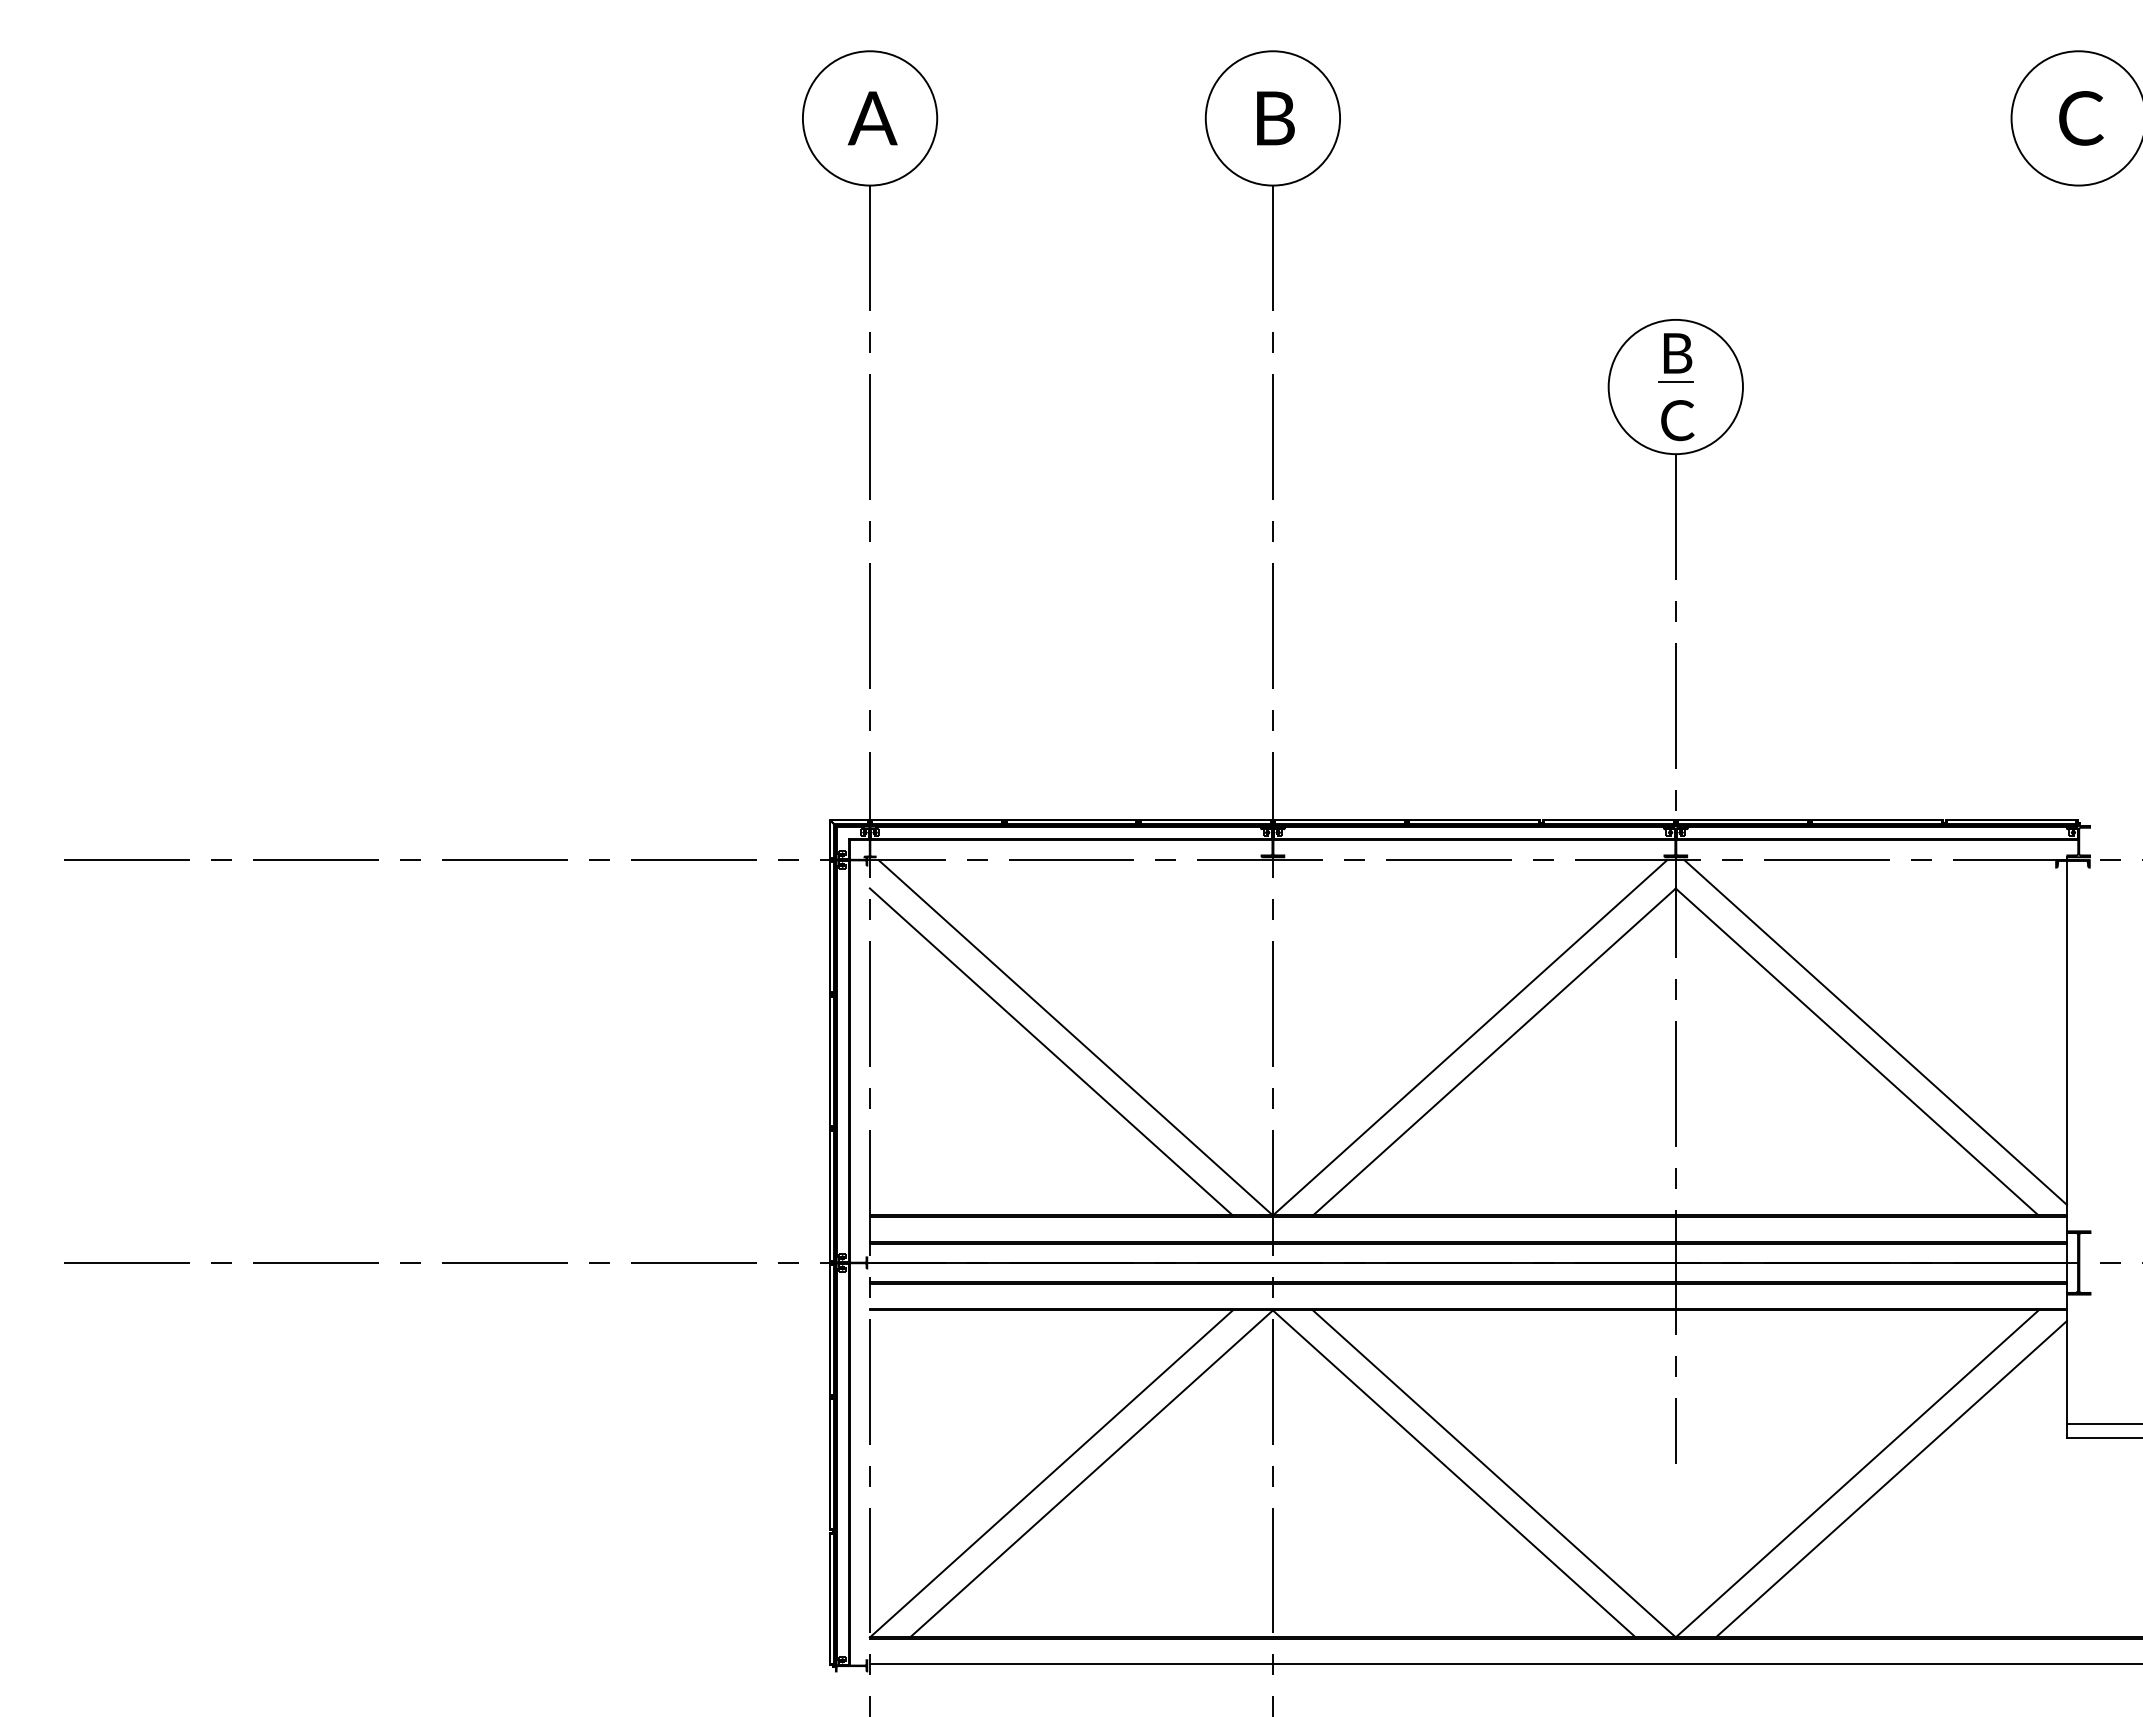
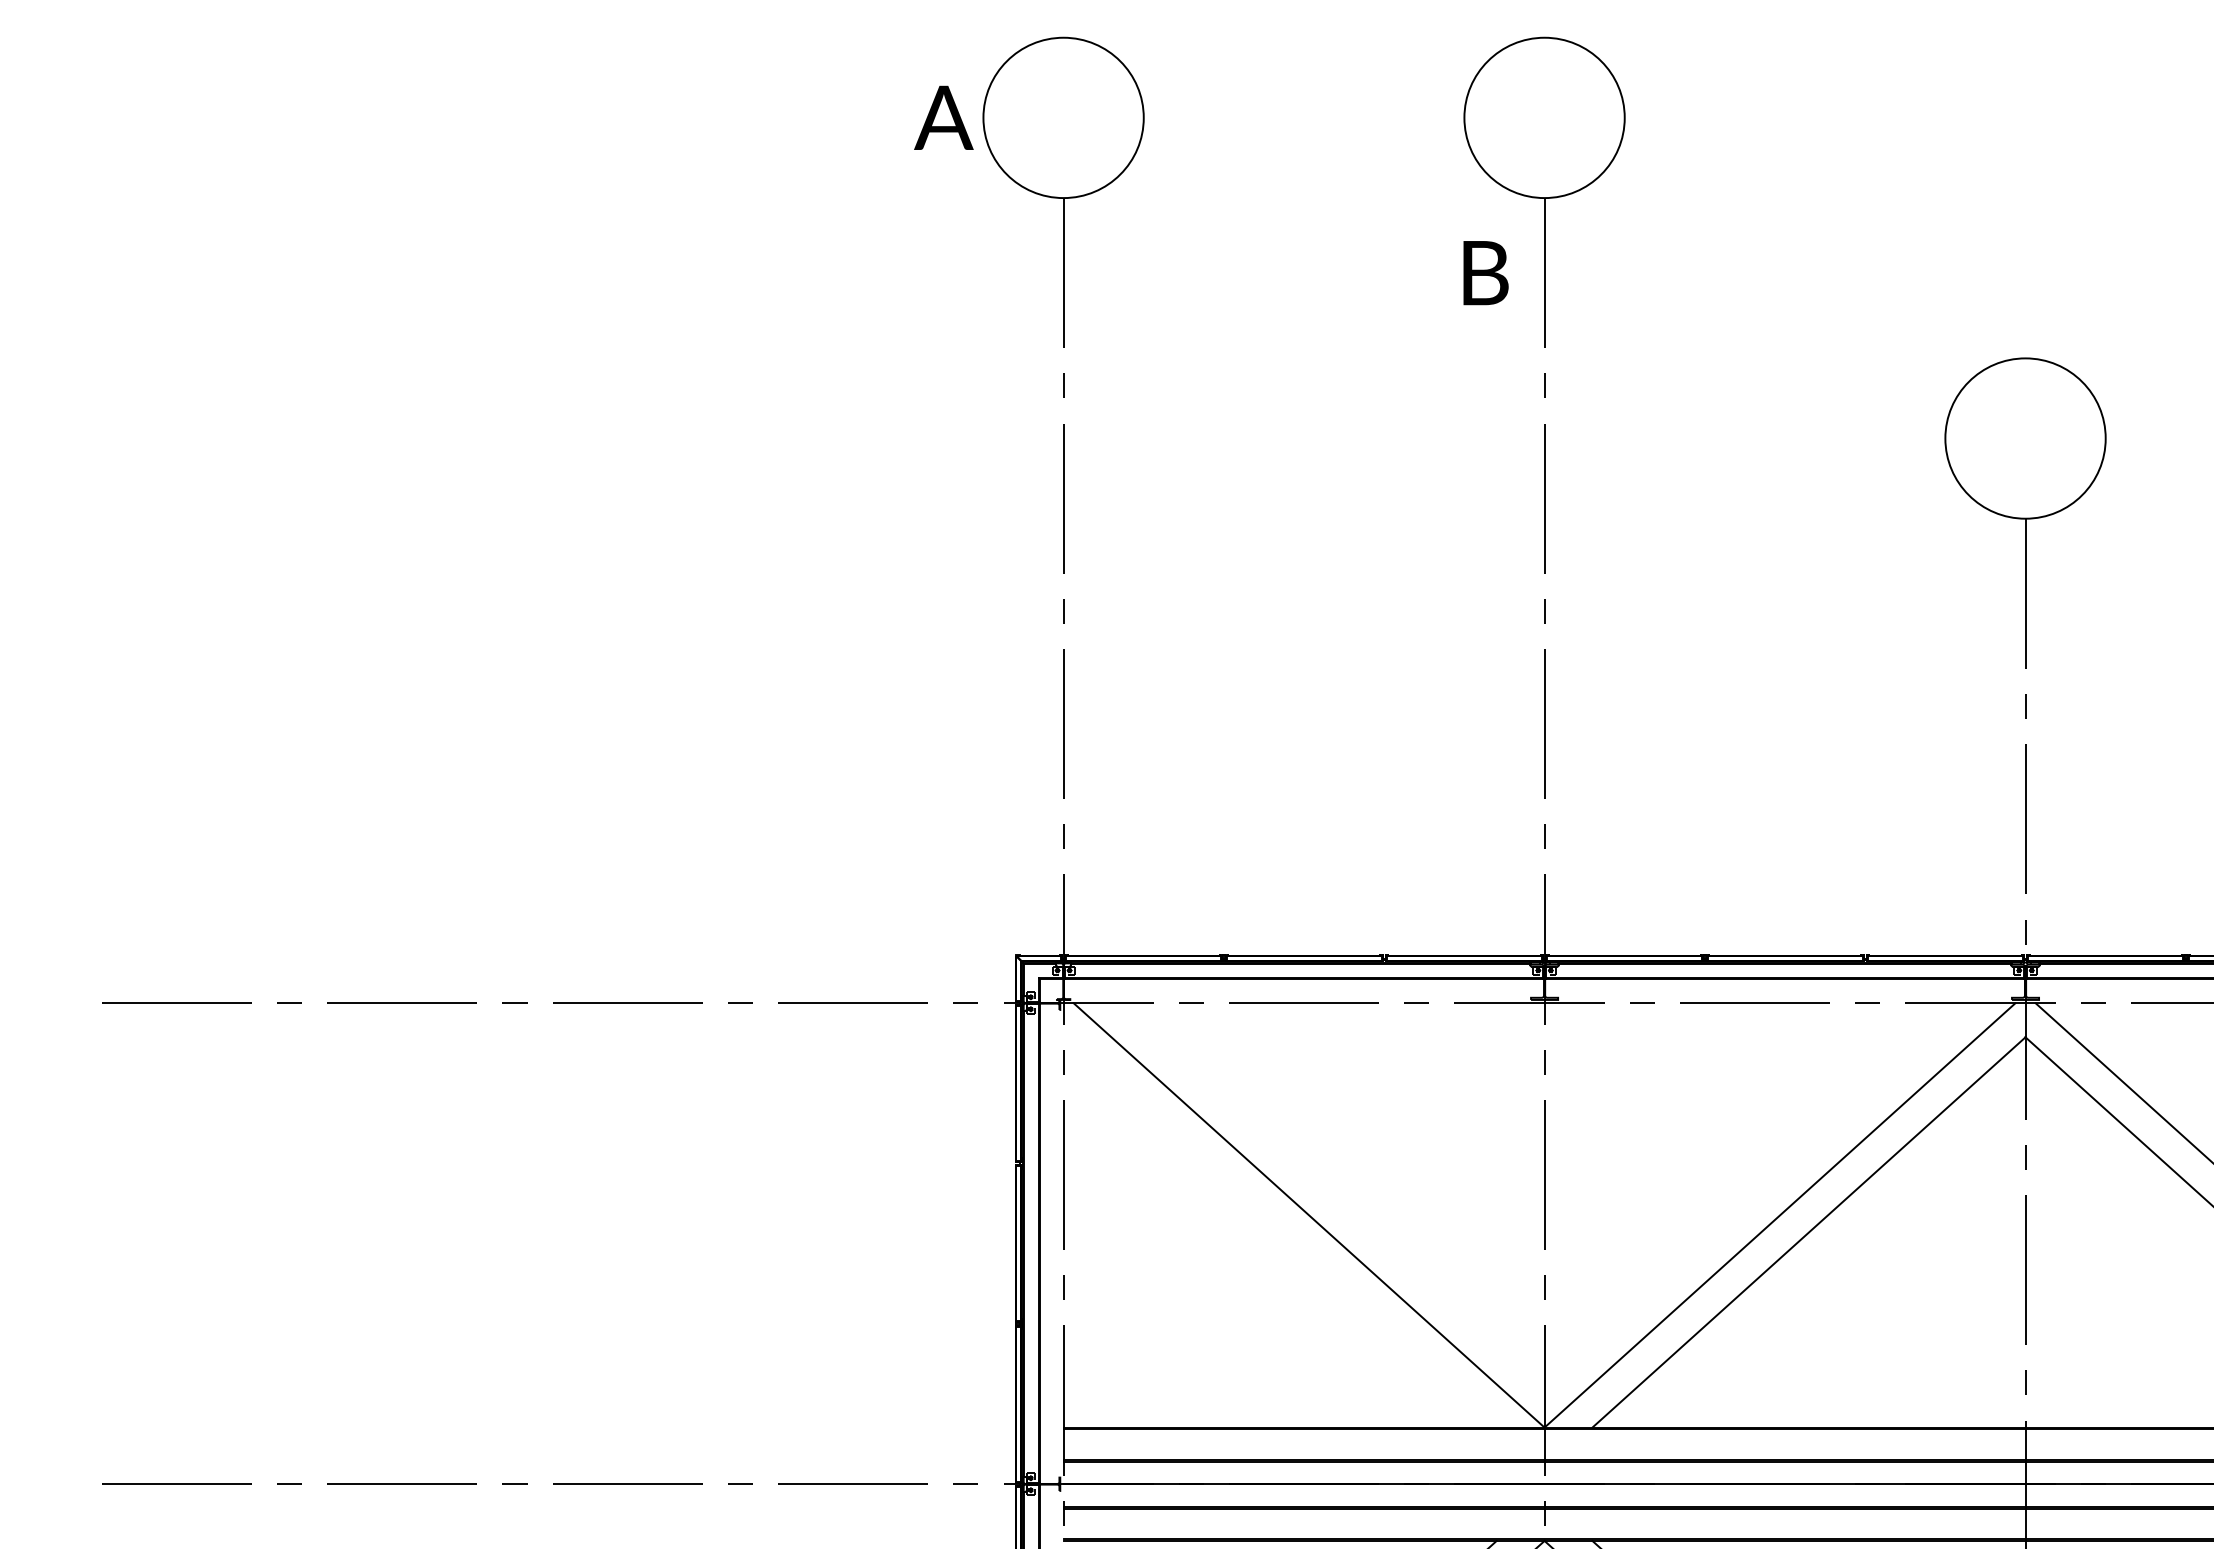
text: (872, 118) -> (943, 118), moved
text: (1275, 118) -> (1485, 273), moved
part: (1676, 387) -> (2026, 439), removed
line: (1050, 1051) -> (1279, 1231), removed

